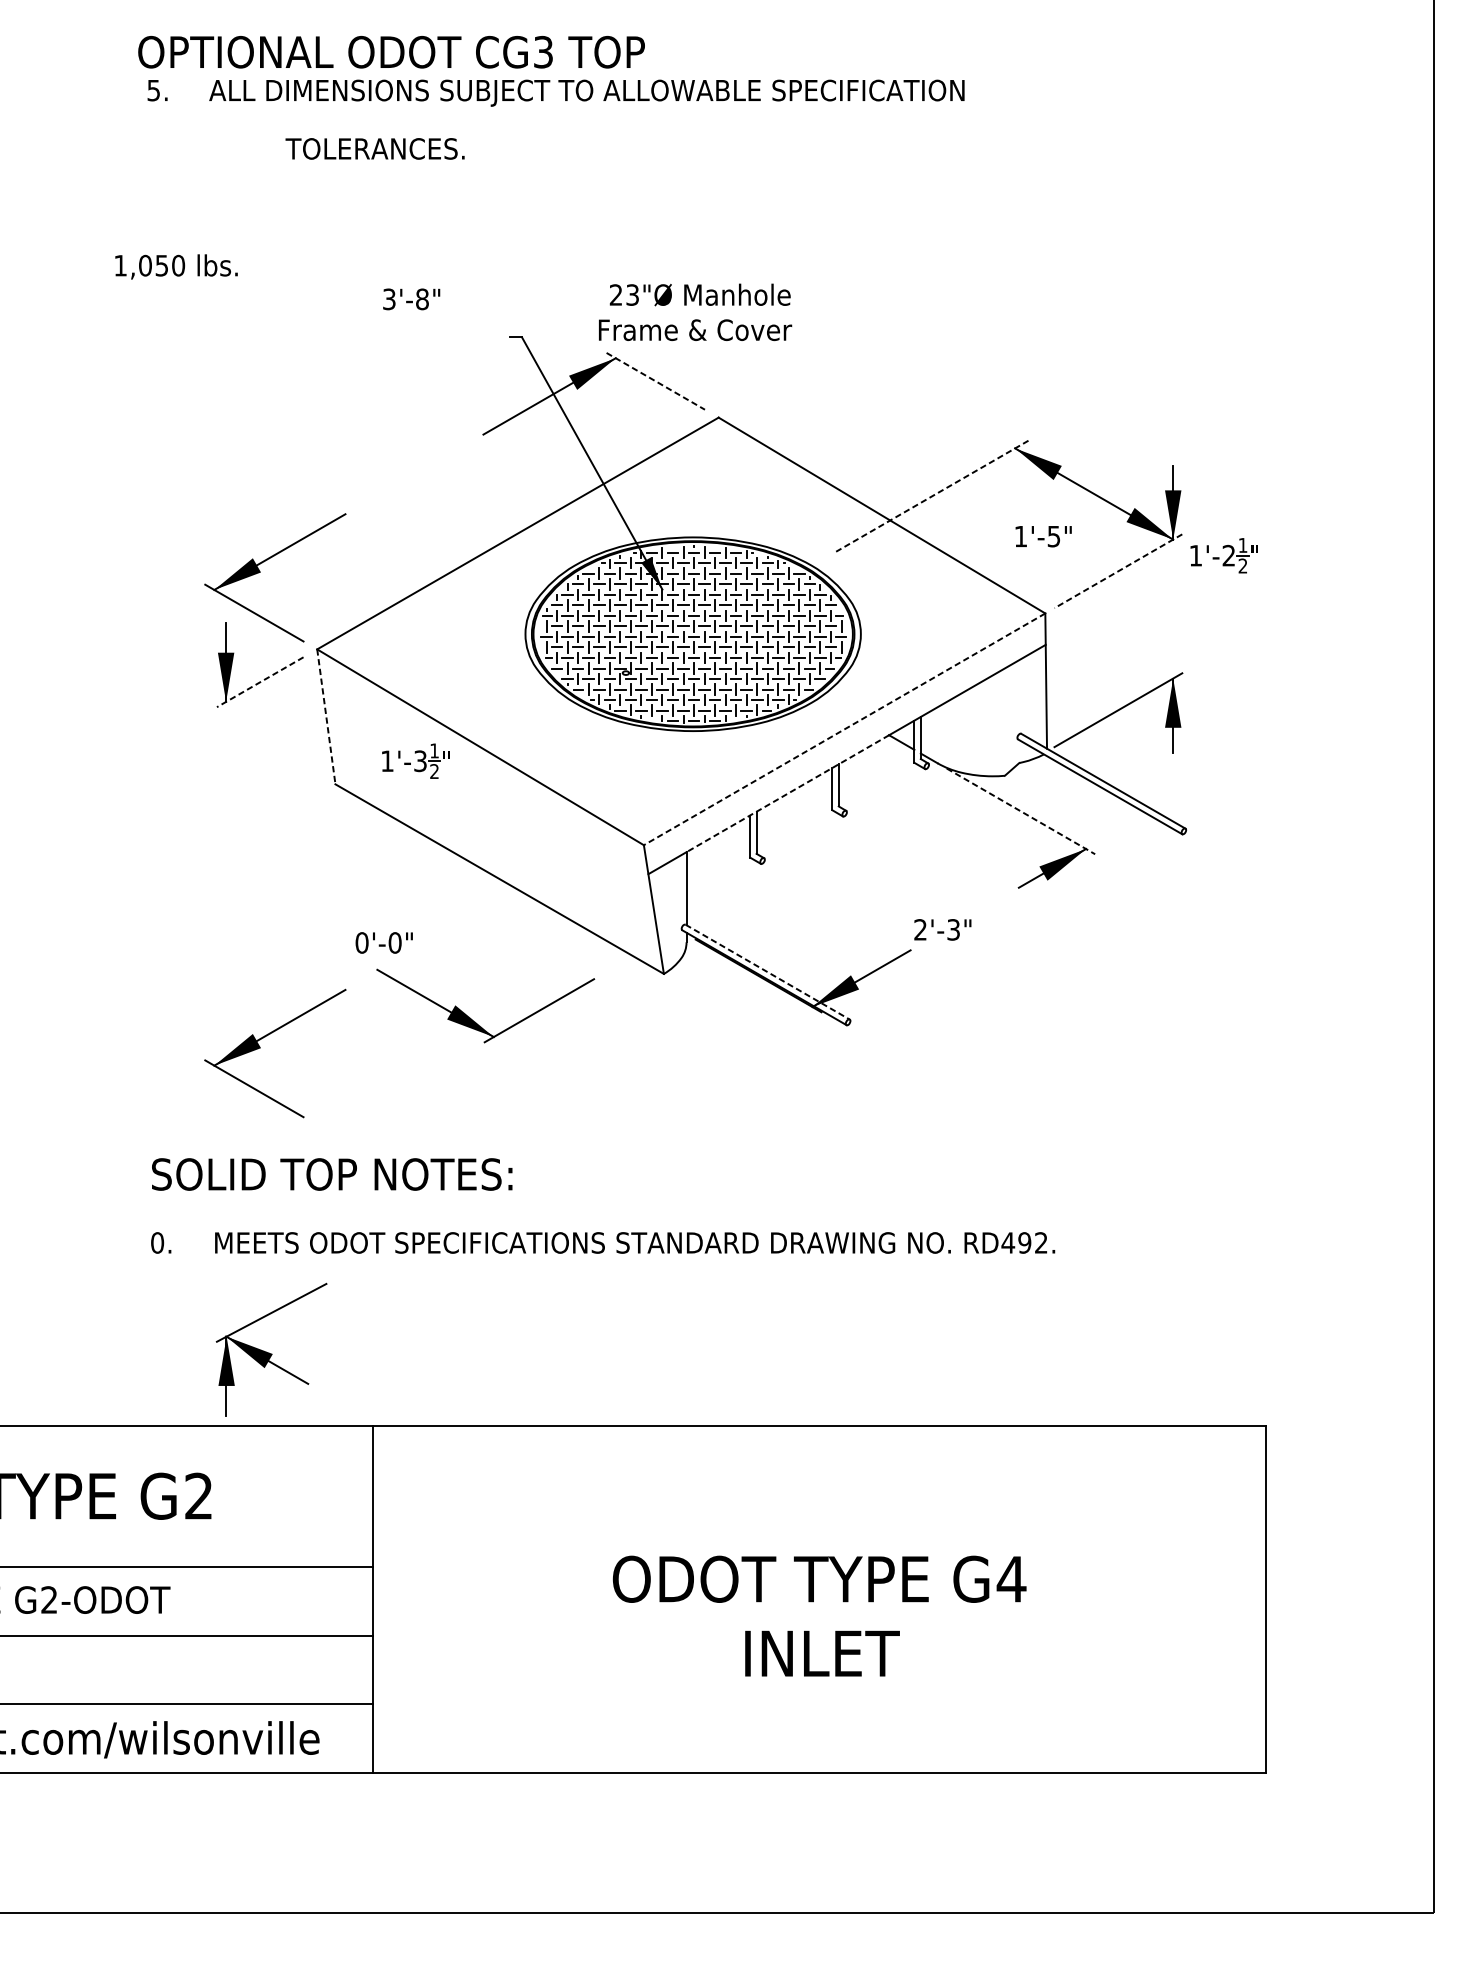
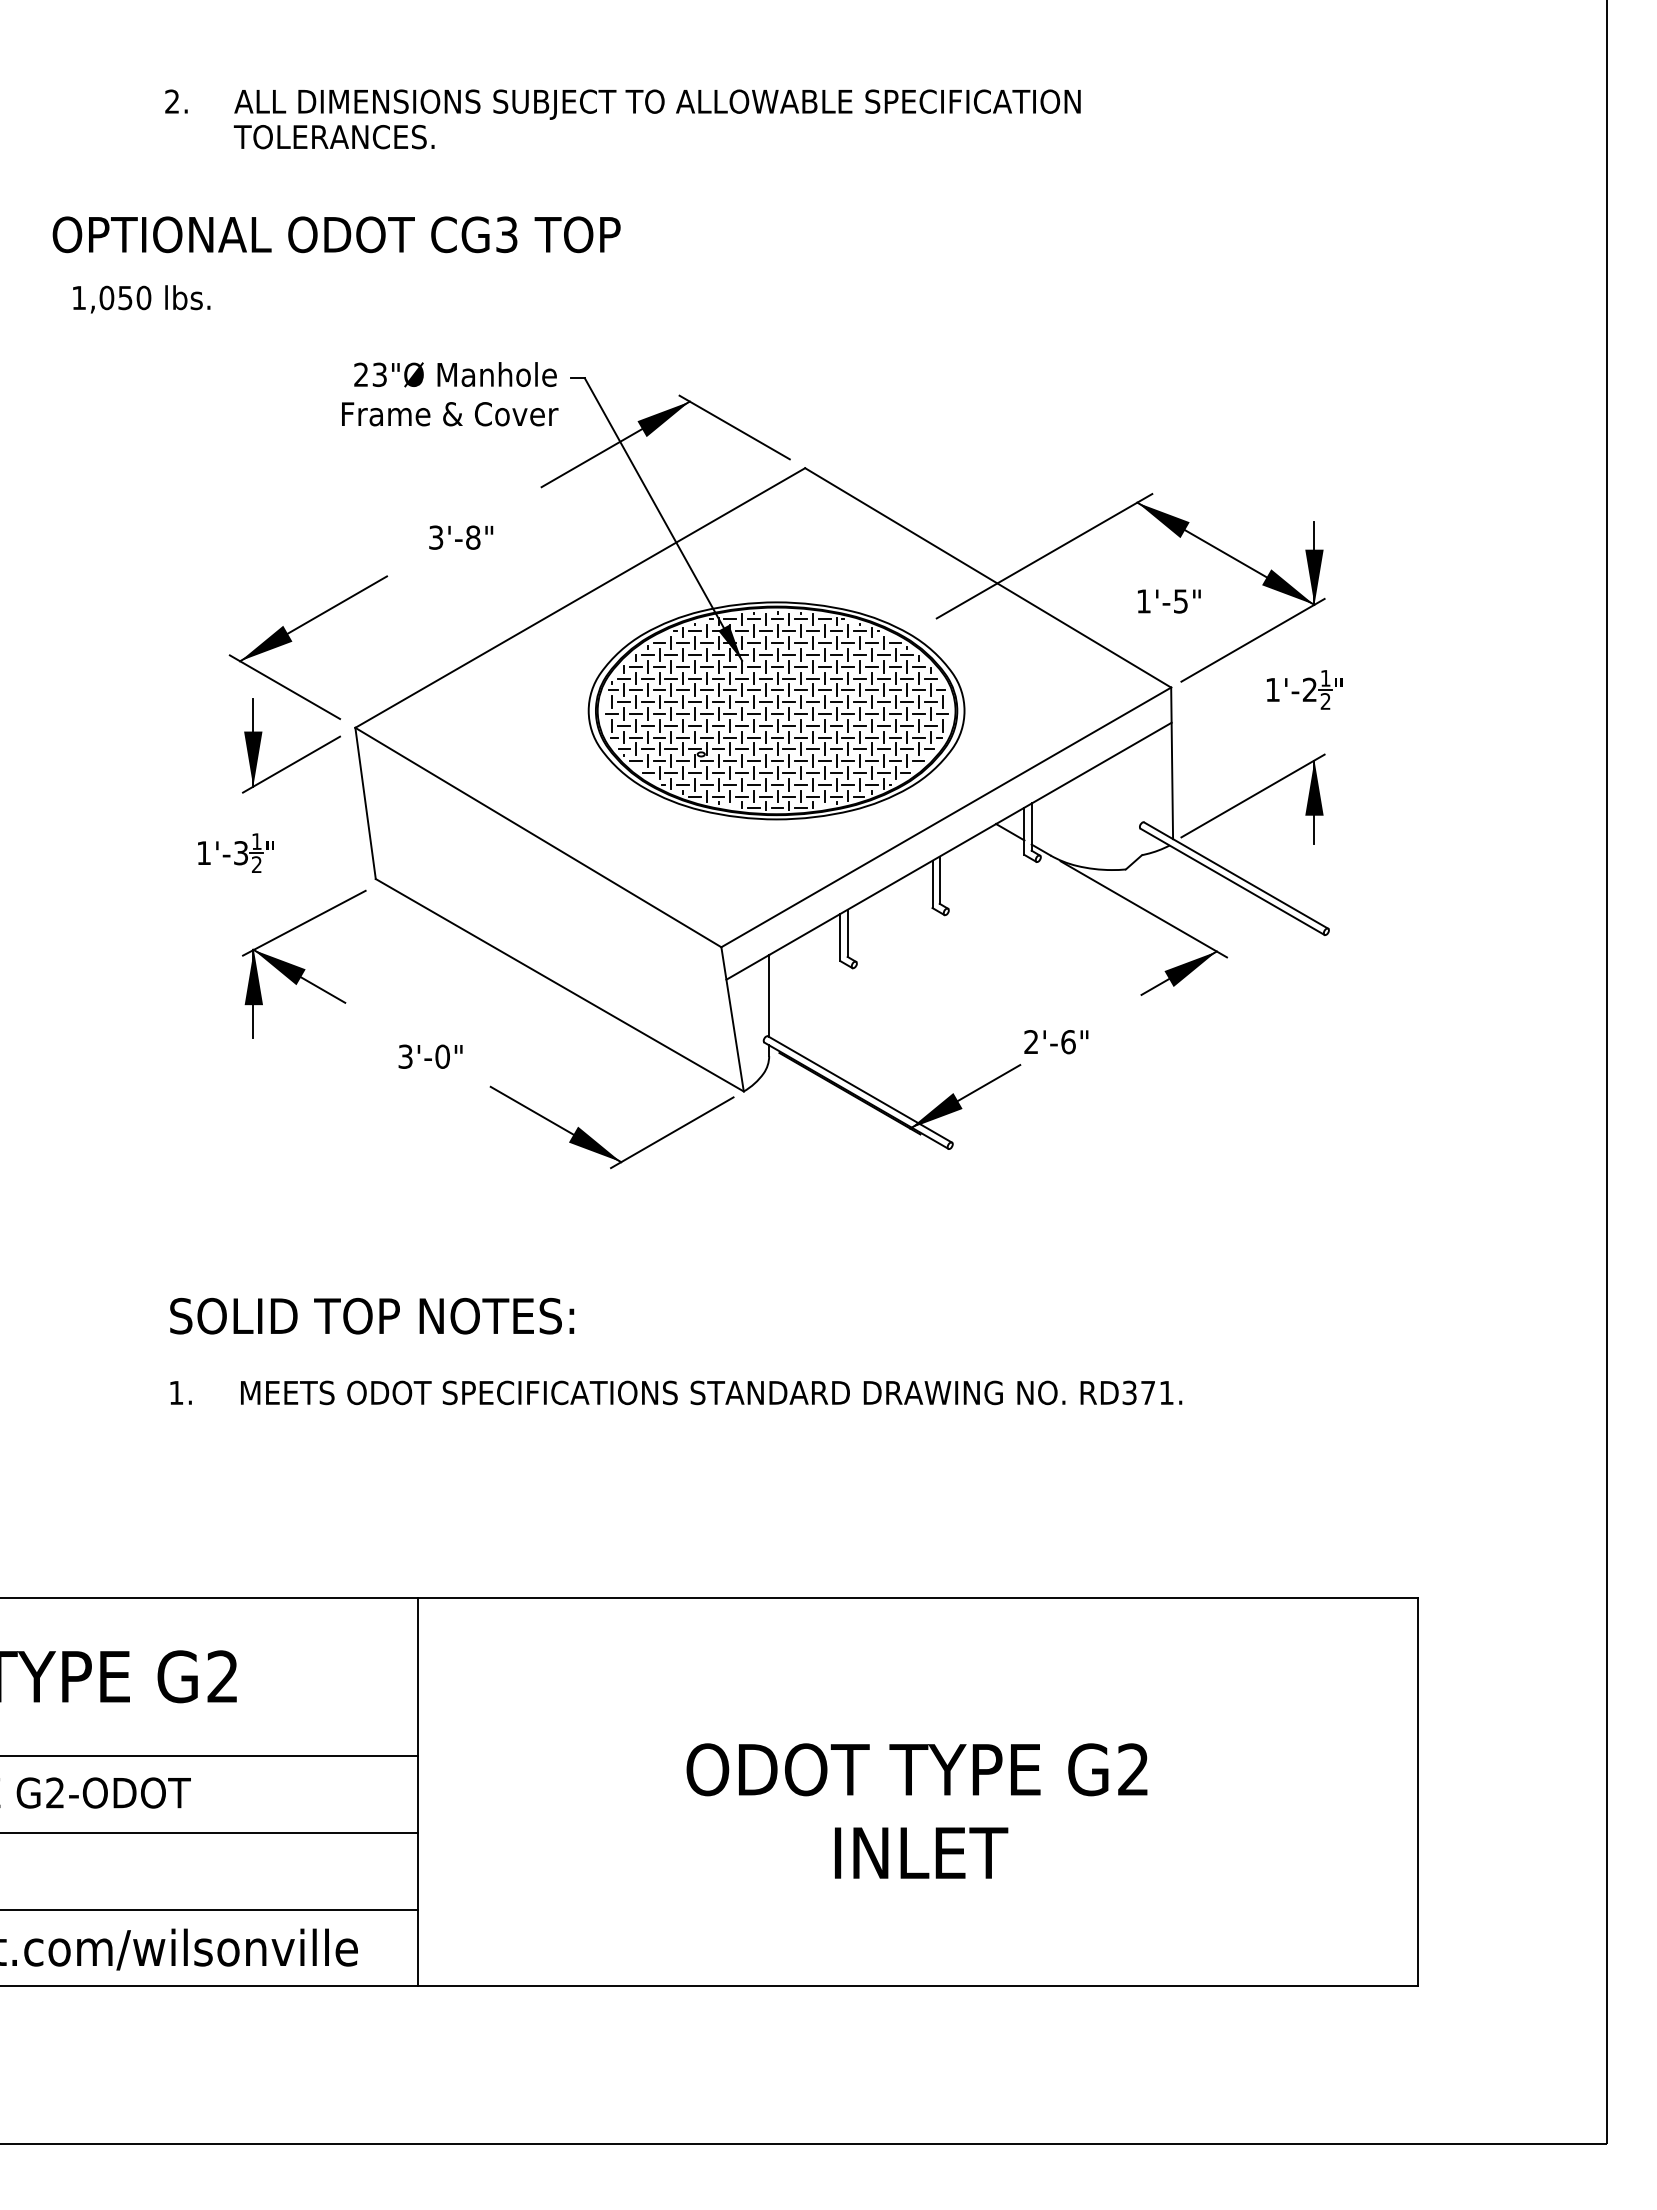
text: (391, 51) -> (336, 234), moved
text: (153, 90) -> (171, 101), 5. -> 2.
text: (374, 149) -> (333, 137), moved
text: (176, 267) -> (141, 299), moved
text: (411, 299) -> (461, 537), moved
text: (695, 312) -> (450, 394), moved
line: (655, 381) -> (734, 427), dashed -> solid
line: (932, 496) -> (1044, 556), dashed -> solid
part: (1224, 555) -> (1304, 689), moved
line: (1118, 571) -> (1253, 640), dashed -> solid
line: (260, 682) -> (291, 764), dashed -> solid
line: (326, 716) -> (365, 803), dashed -> solid
line: (844, 729) -> (946, 817), dashed -> solid
part: (415, 760) -> (235, 852), moved
line: (787, 793) -> (882, 889), dashed -> solid
line: (1021, 811) -> (1144, 909), dashed -> solid
text: (953, 930) -> (1068, 1042), 2'-3" -> 2'-6"
text: (361, 942) -> (405, 1056), 0'-0" -> 3'-0"
line: (768, 972) -> (860, 1089), dashed -> solid
part: (471, 1018) -> (596, 1141), moved
part: (261, 1048) -> (292, 1174), removed
text: (157, 1242) -> (176, 1392), 0. -> 1.
text: (1024, 1242) -> (1147, 1392), RD492. -> RD371.
part: (271, 1348) -> (304, 963), moved
text: (1011, 1579) -> (1133, 1769), G4 -> G2

